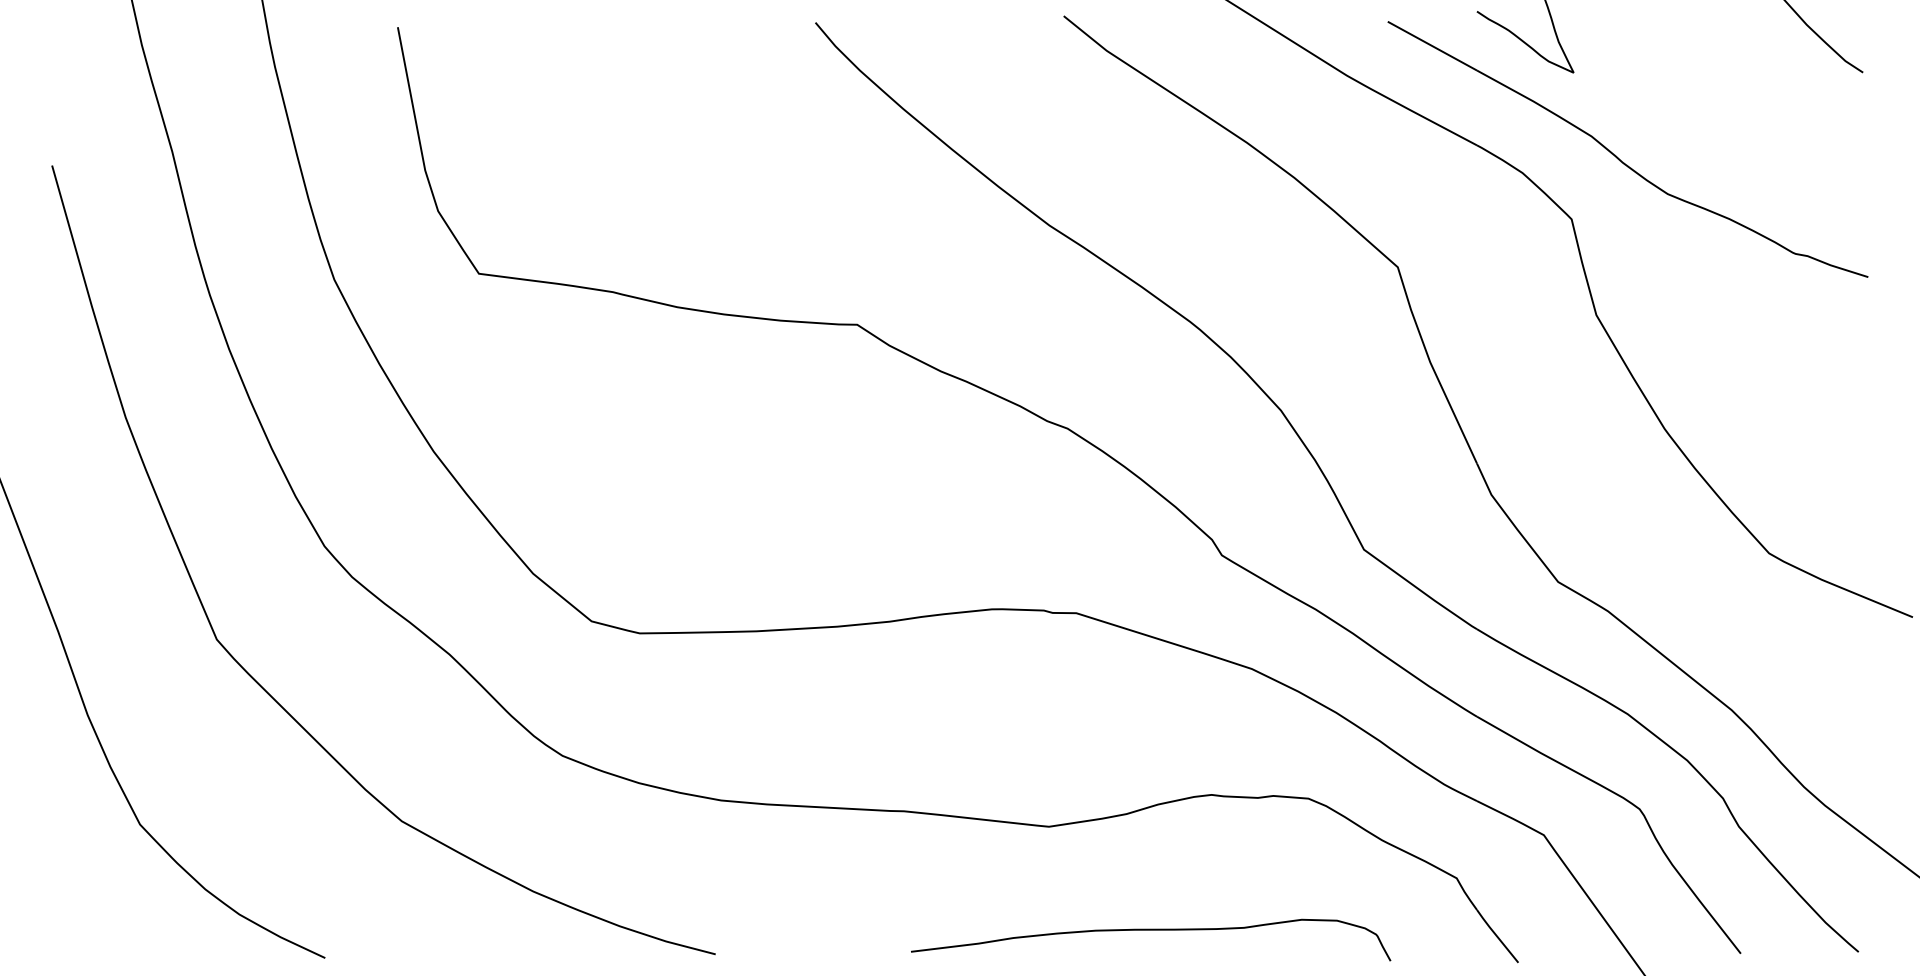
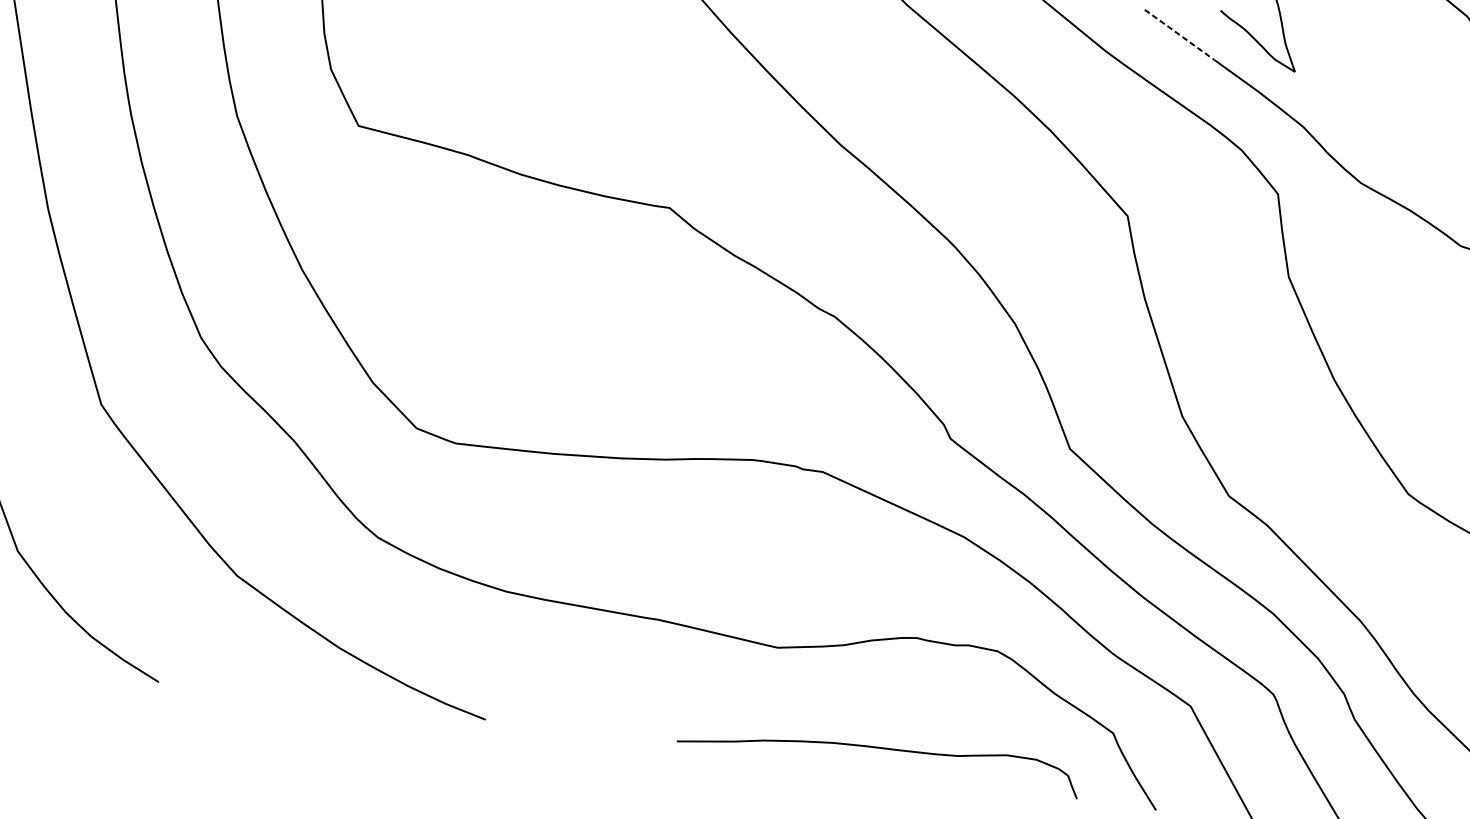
line: (1432, 46) -> (1179, 35), solid -> dashed
curve: (1151, 930) -> (880, 748), moved

